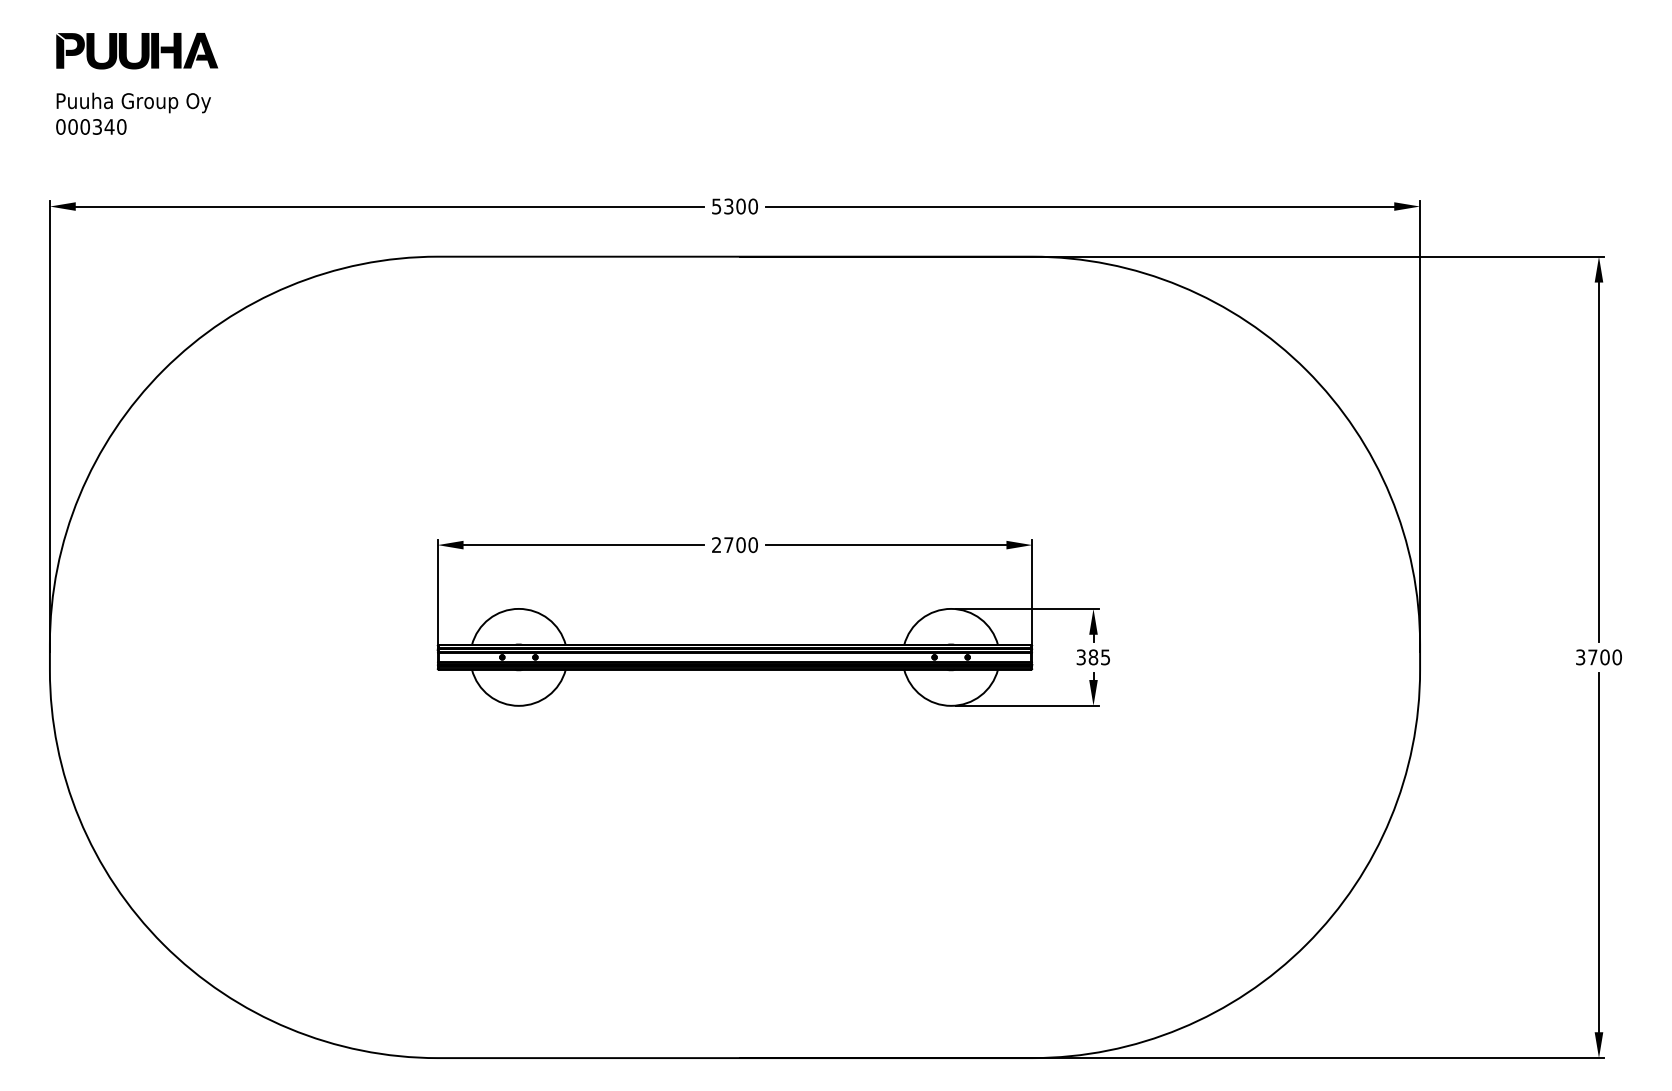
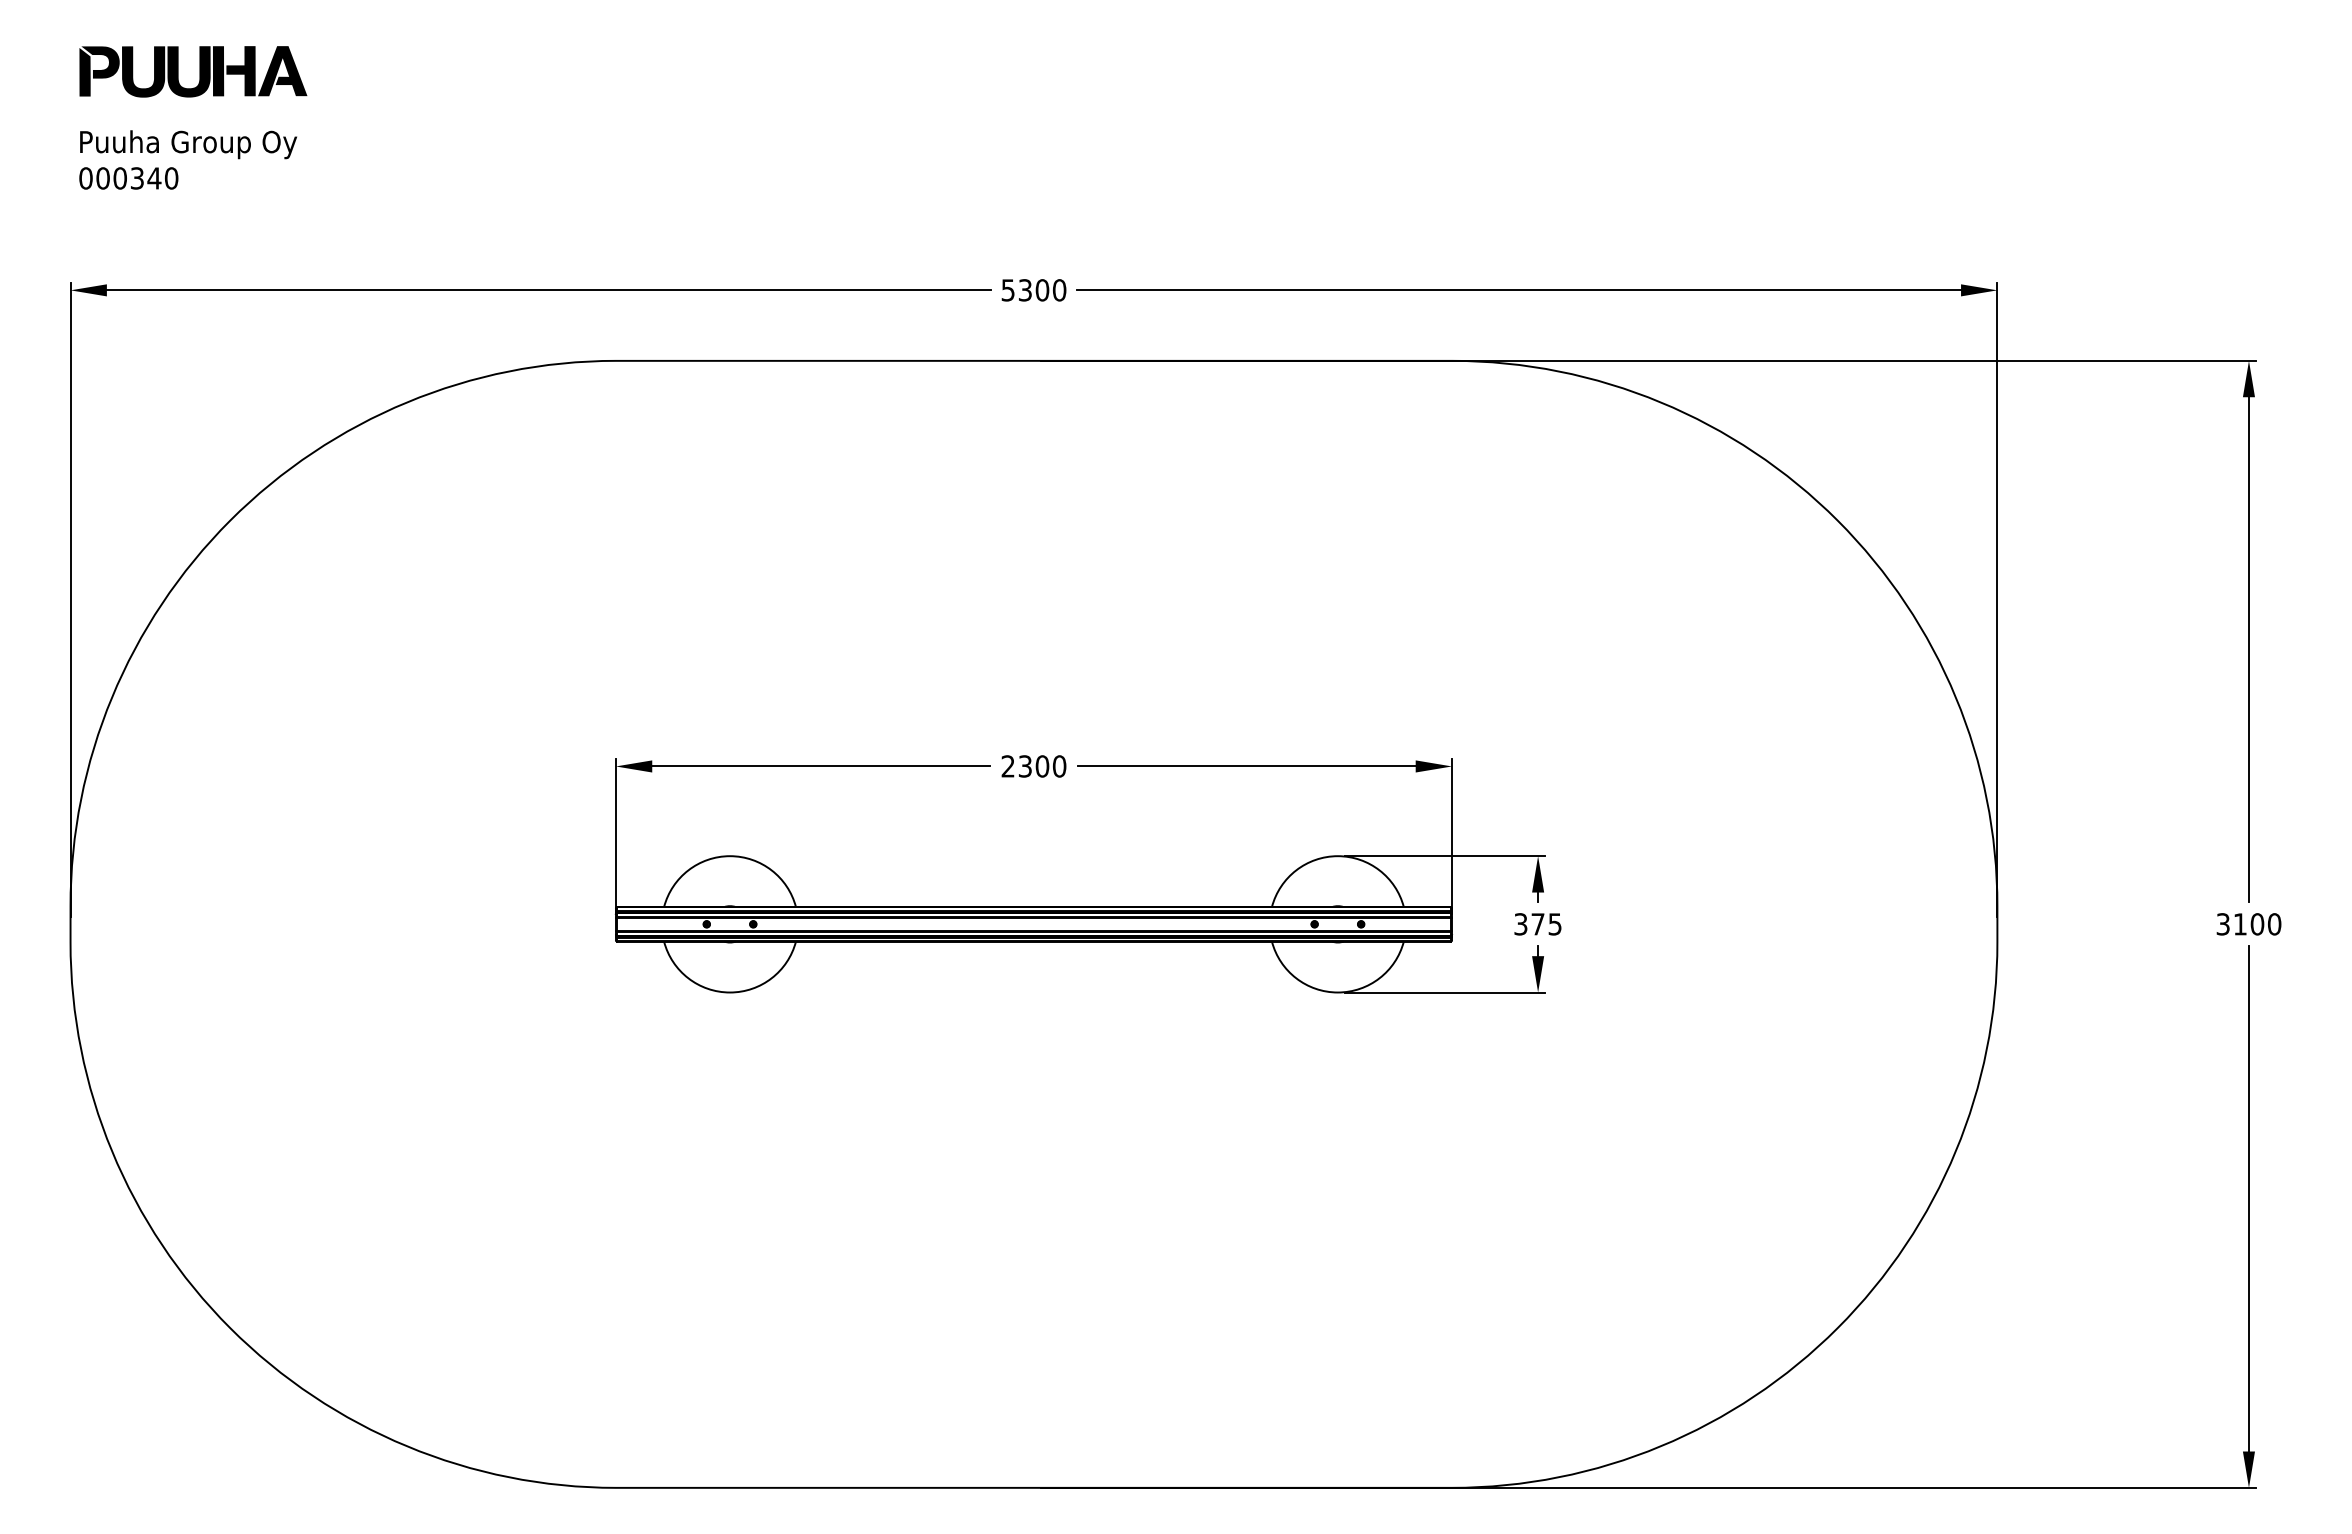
text: (728, 545) -> (1024, 766), 2700 -> 2300
text: (1093, 657) -> (1537, 924), 385 -> 375
text: (1592, 657) -> (2240, 924), 3700 -> 3100

